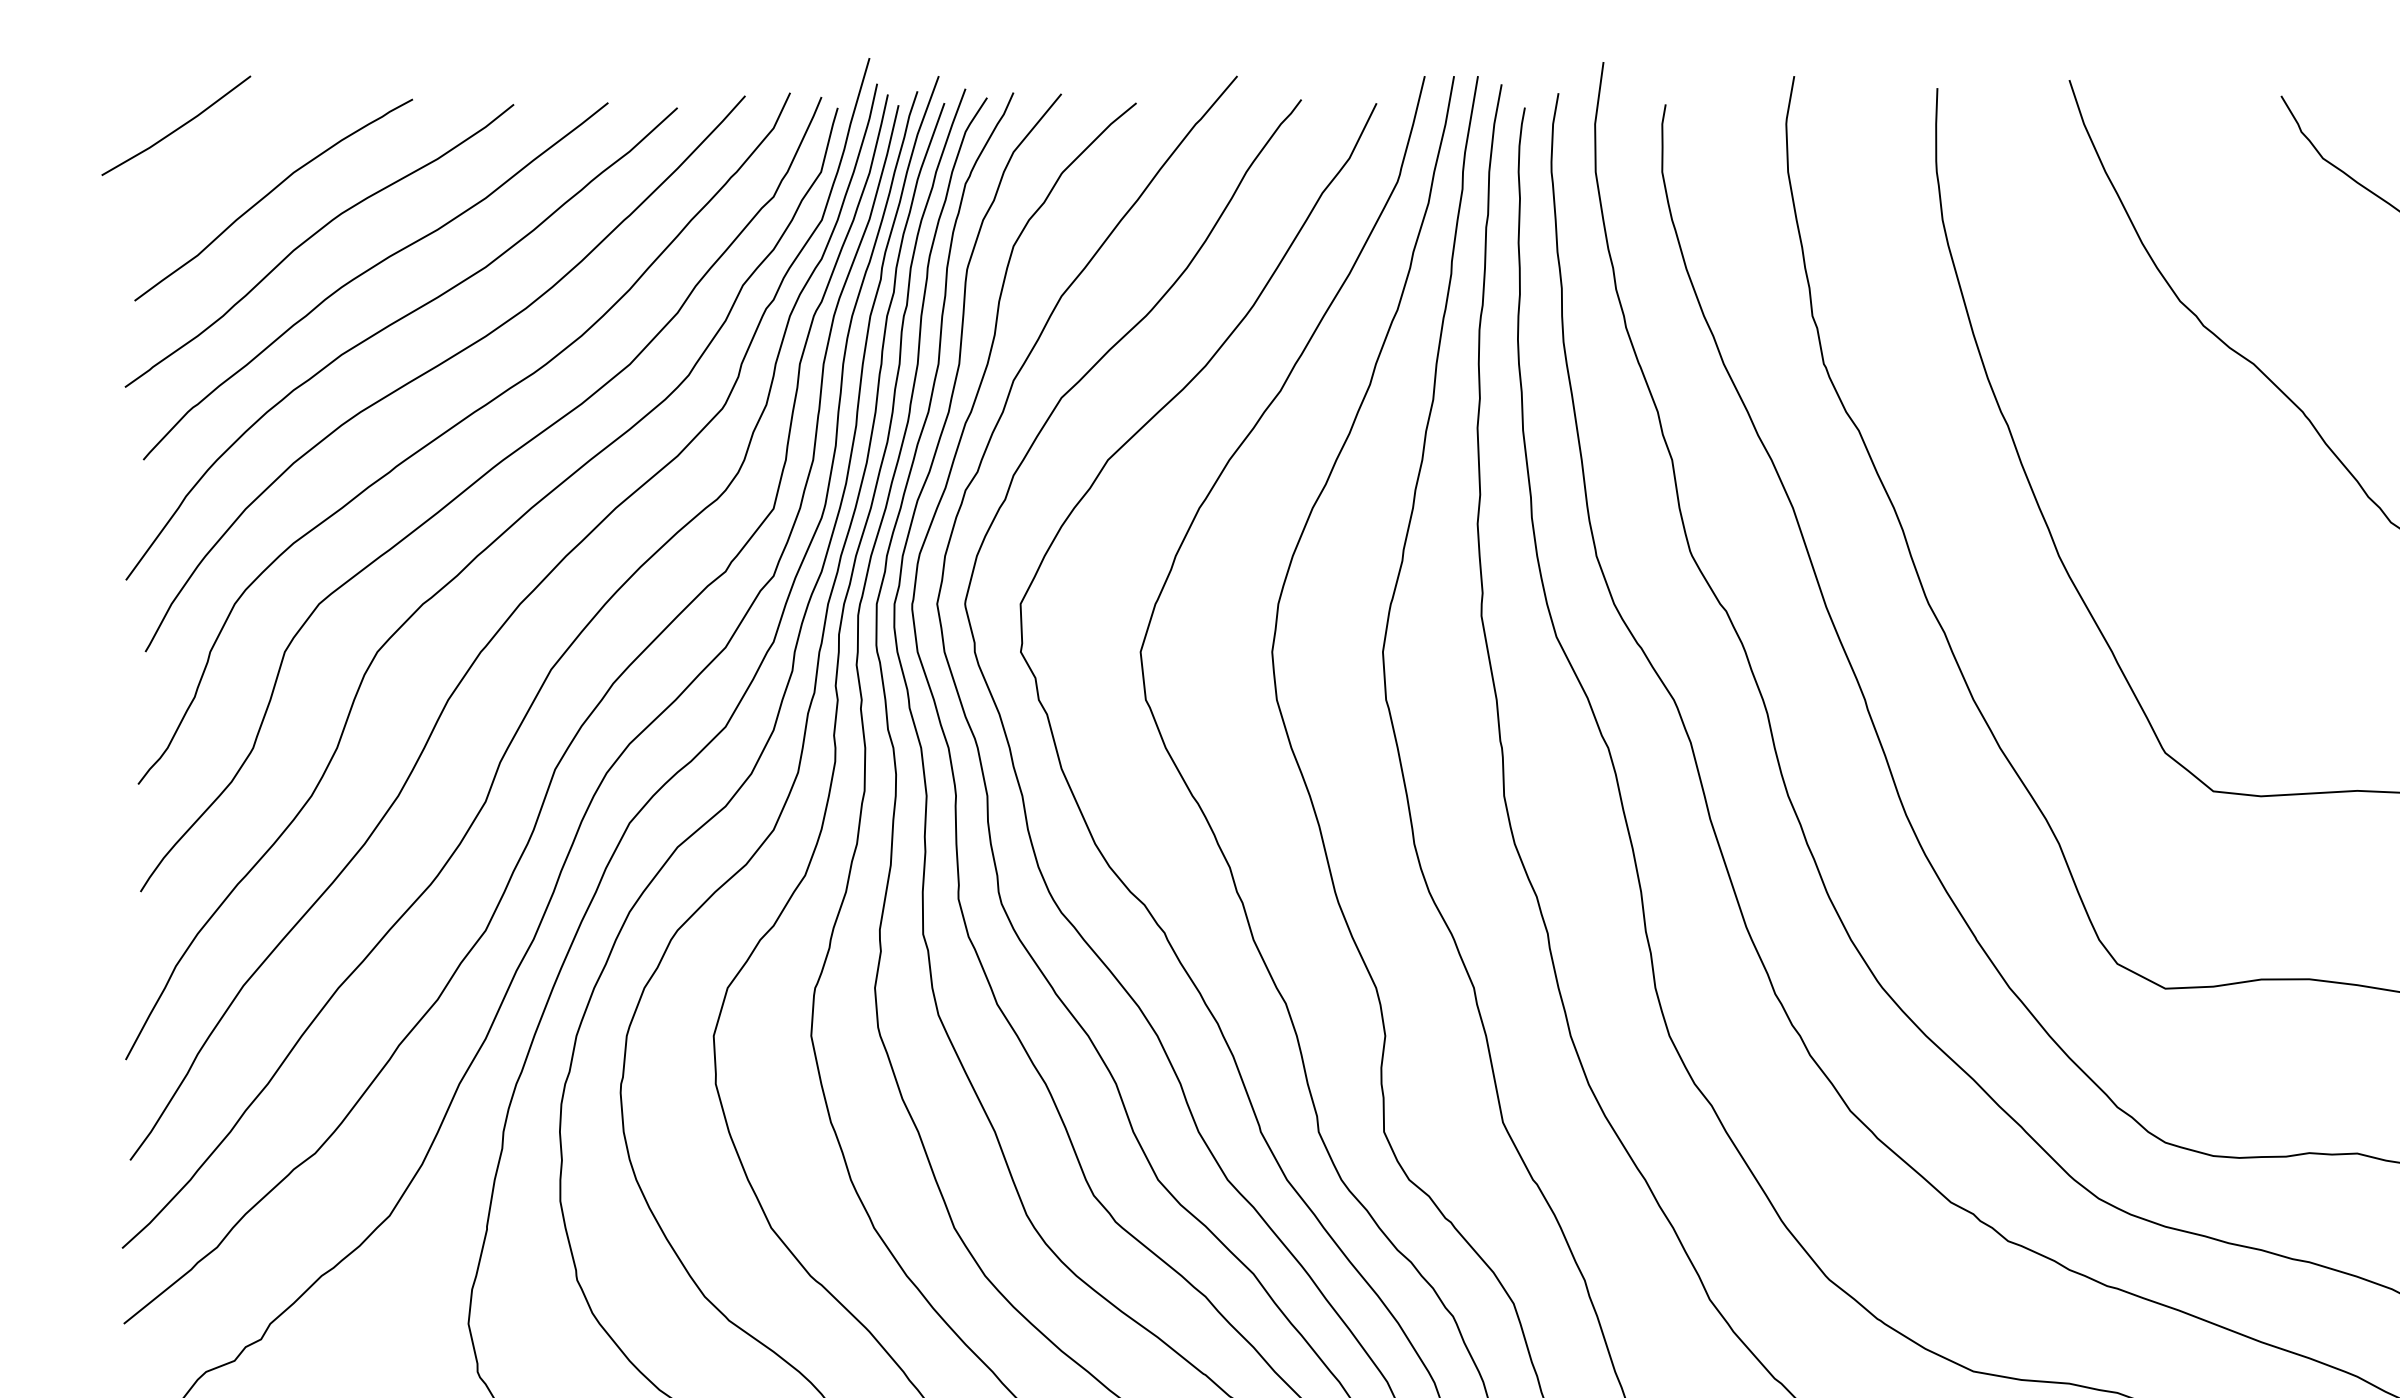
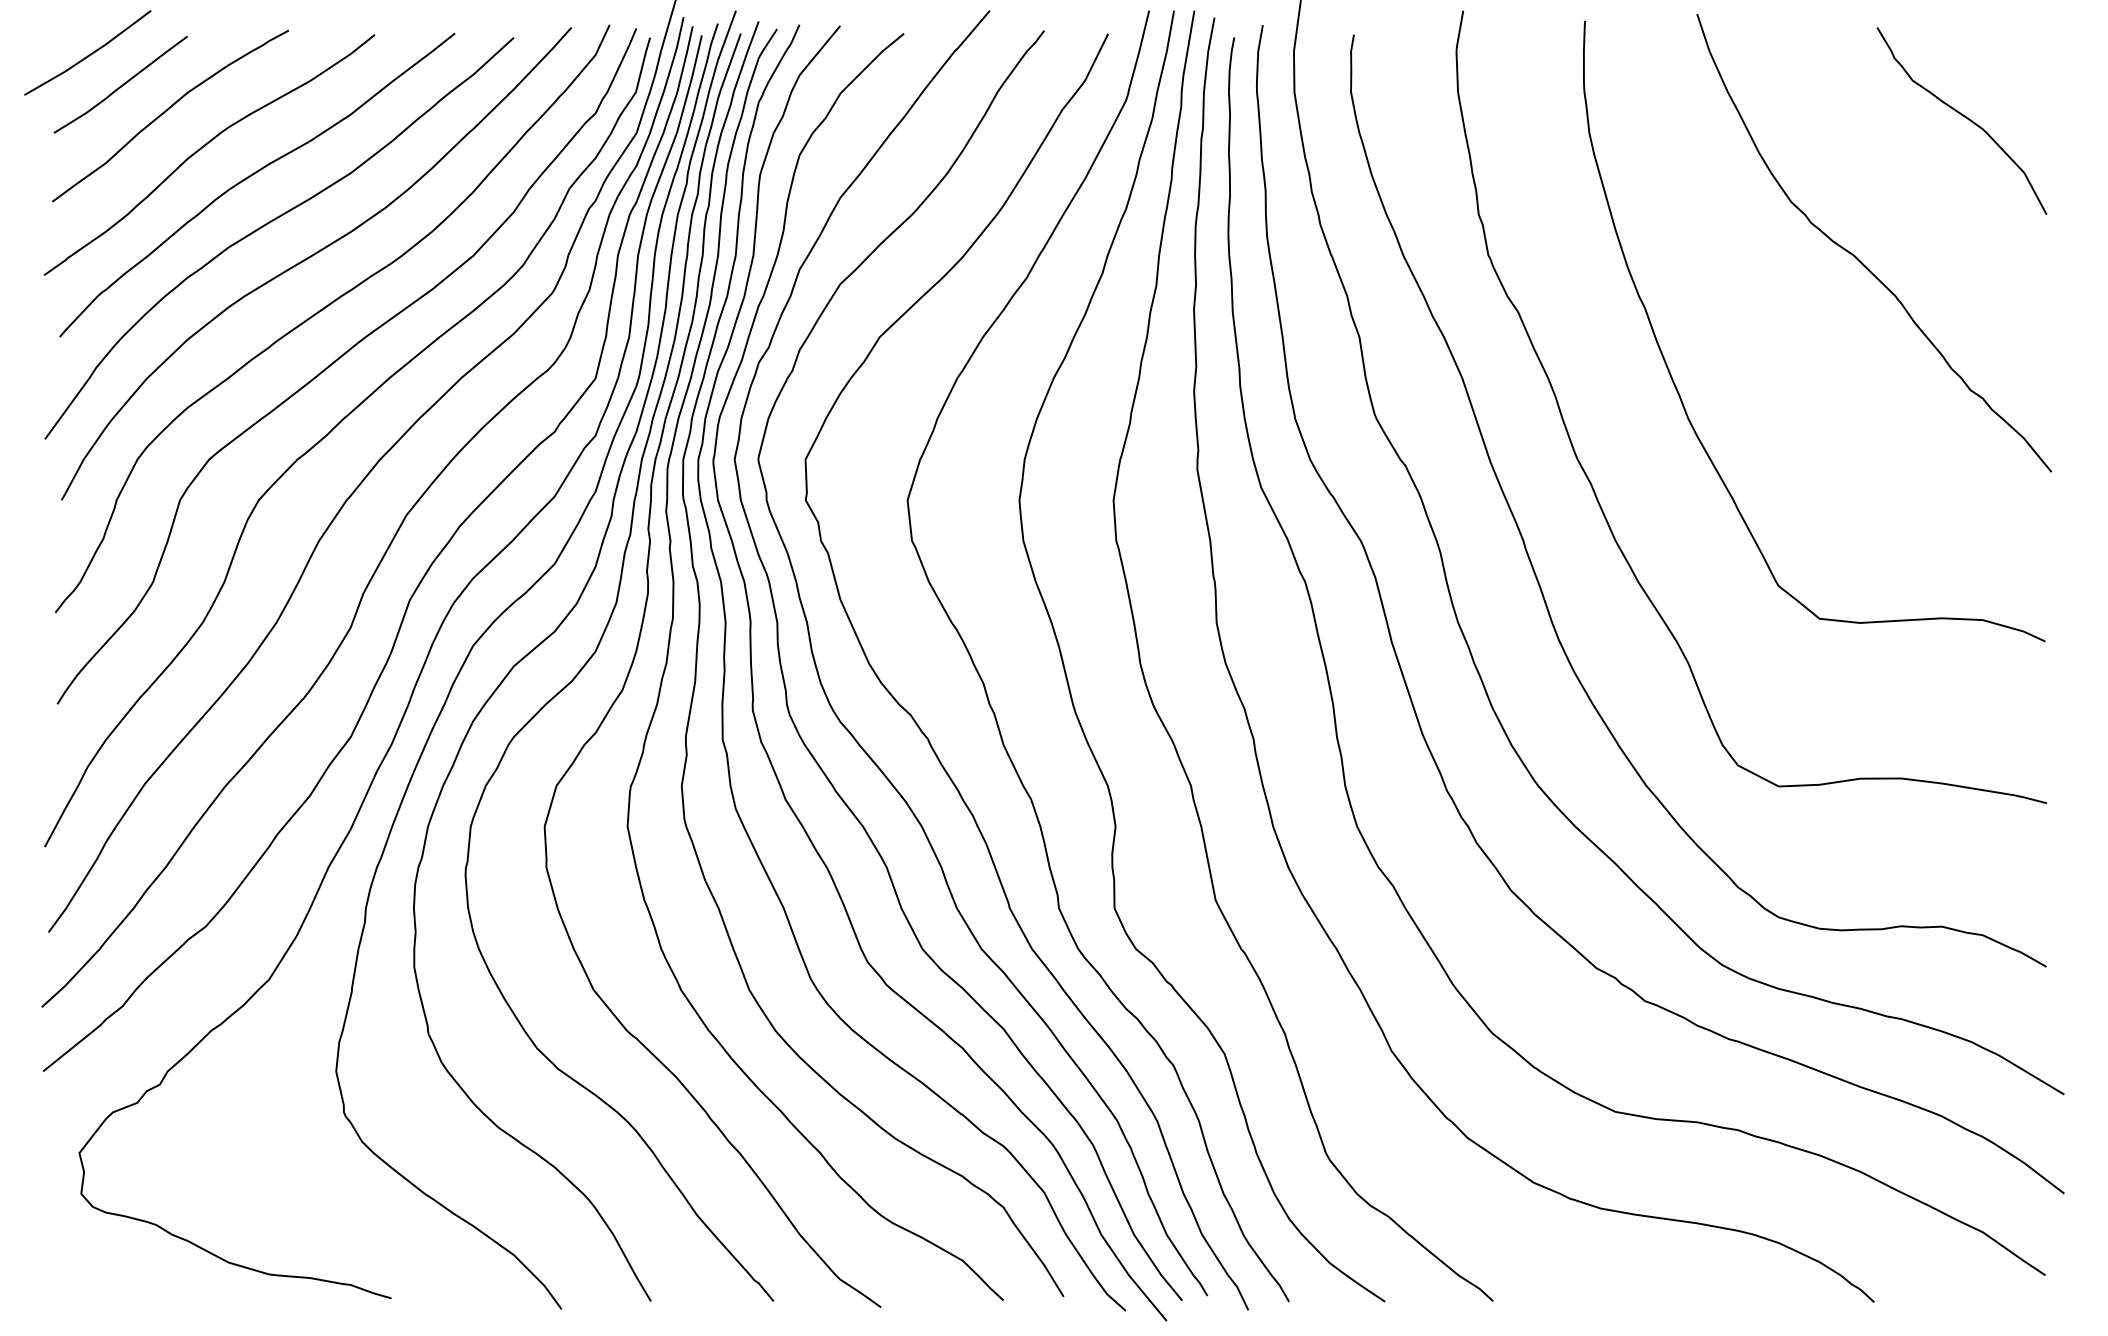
curve: (214, 164) -> (120, 85), added

